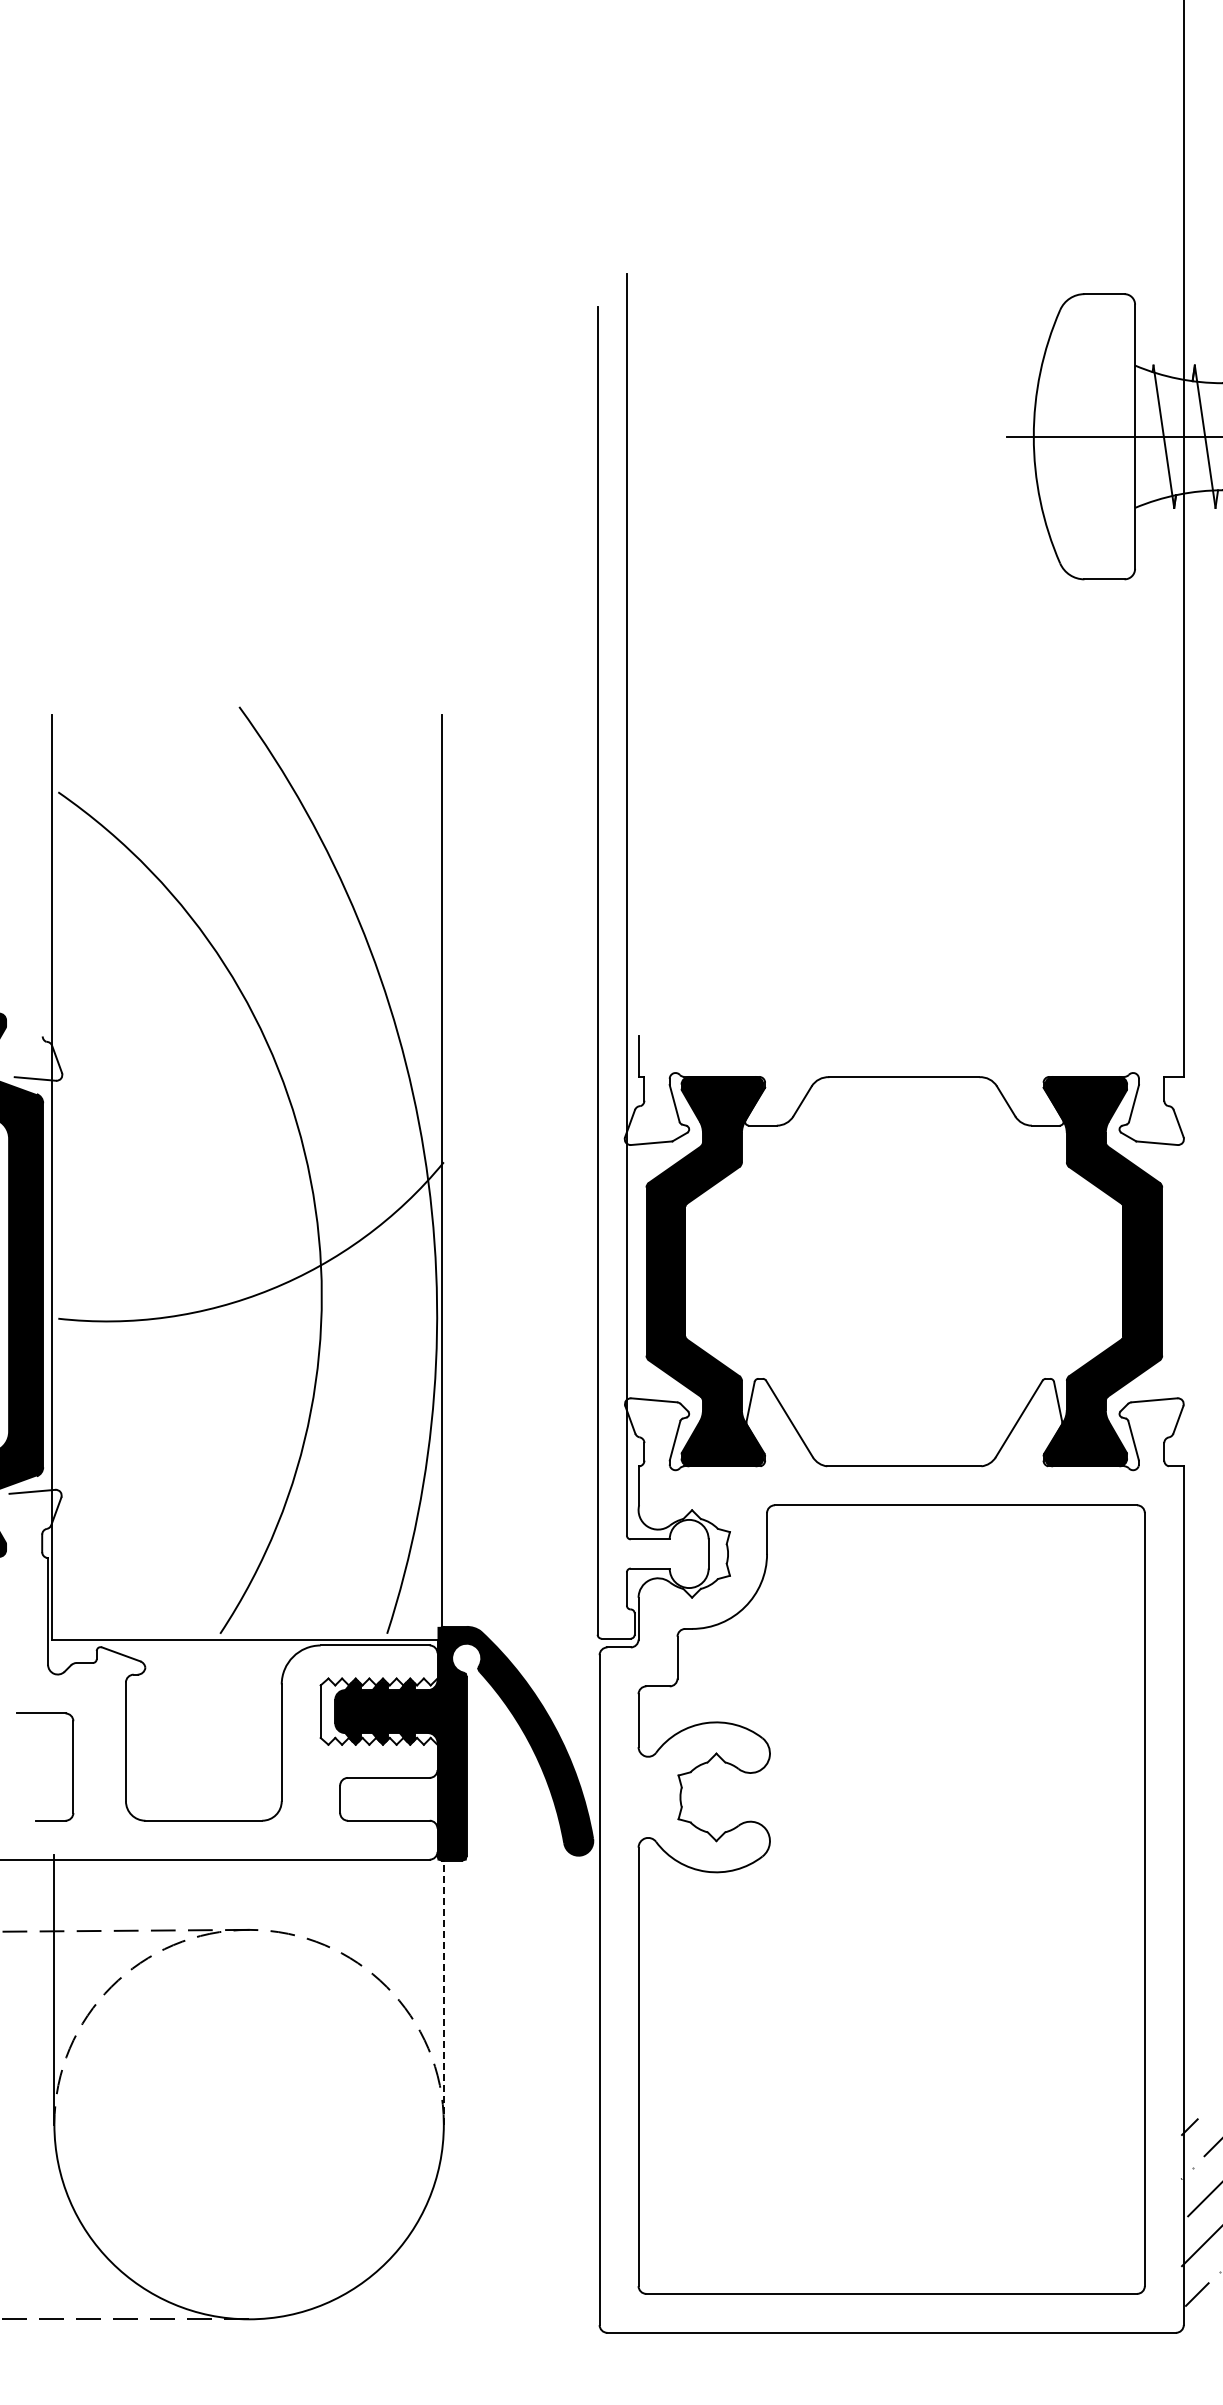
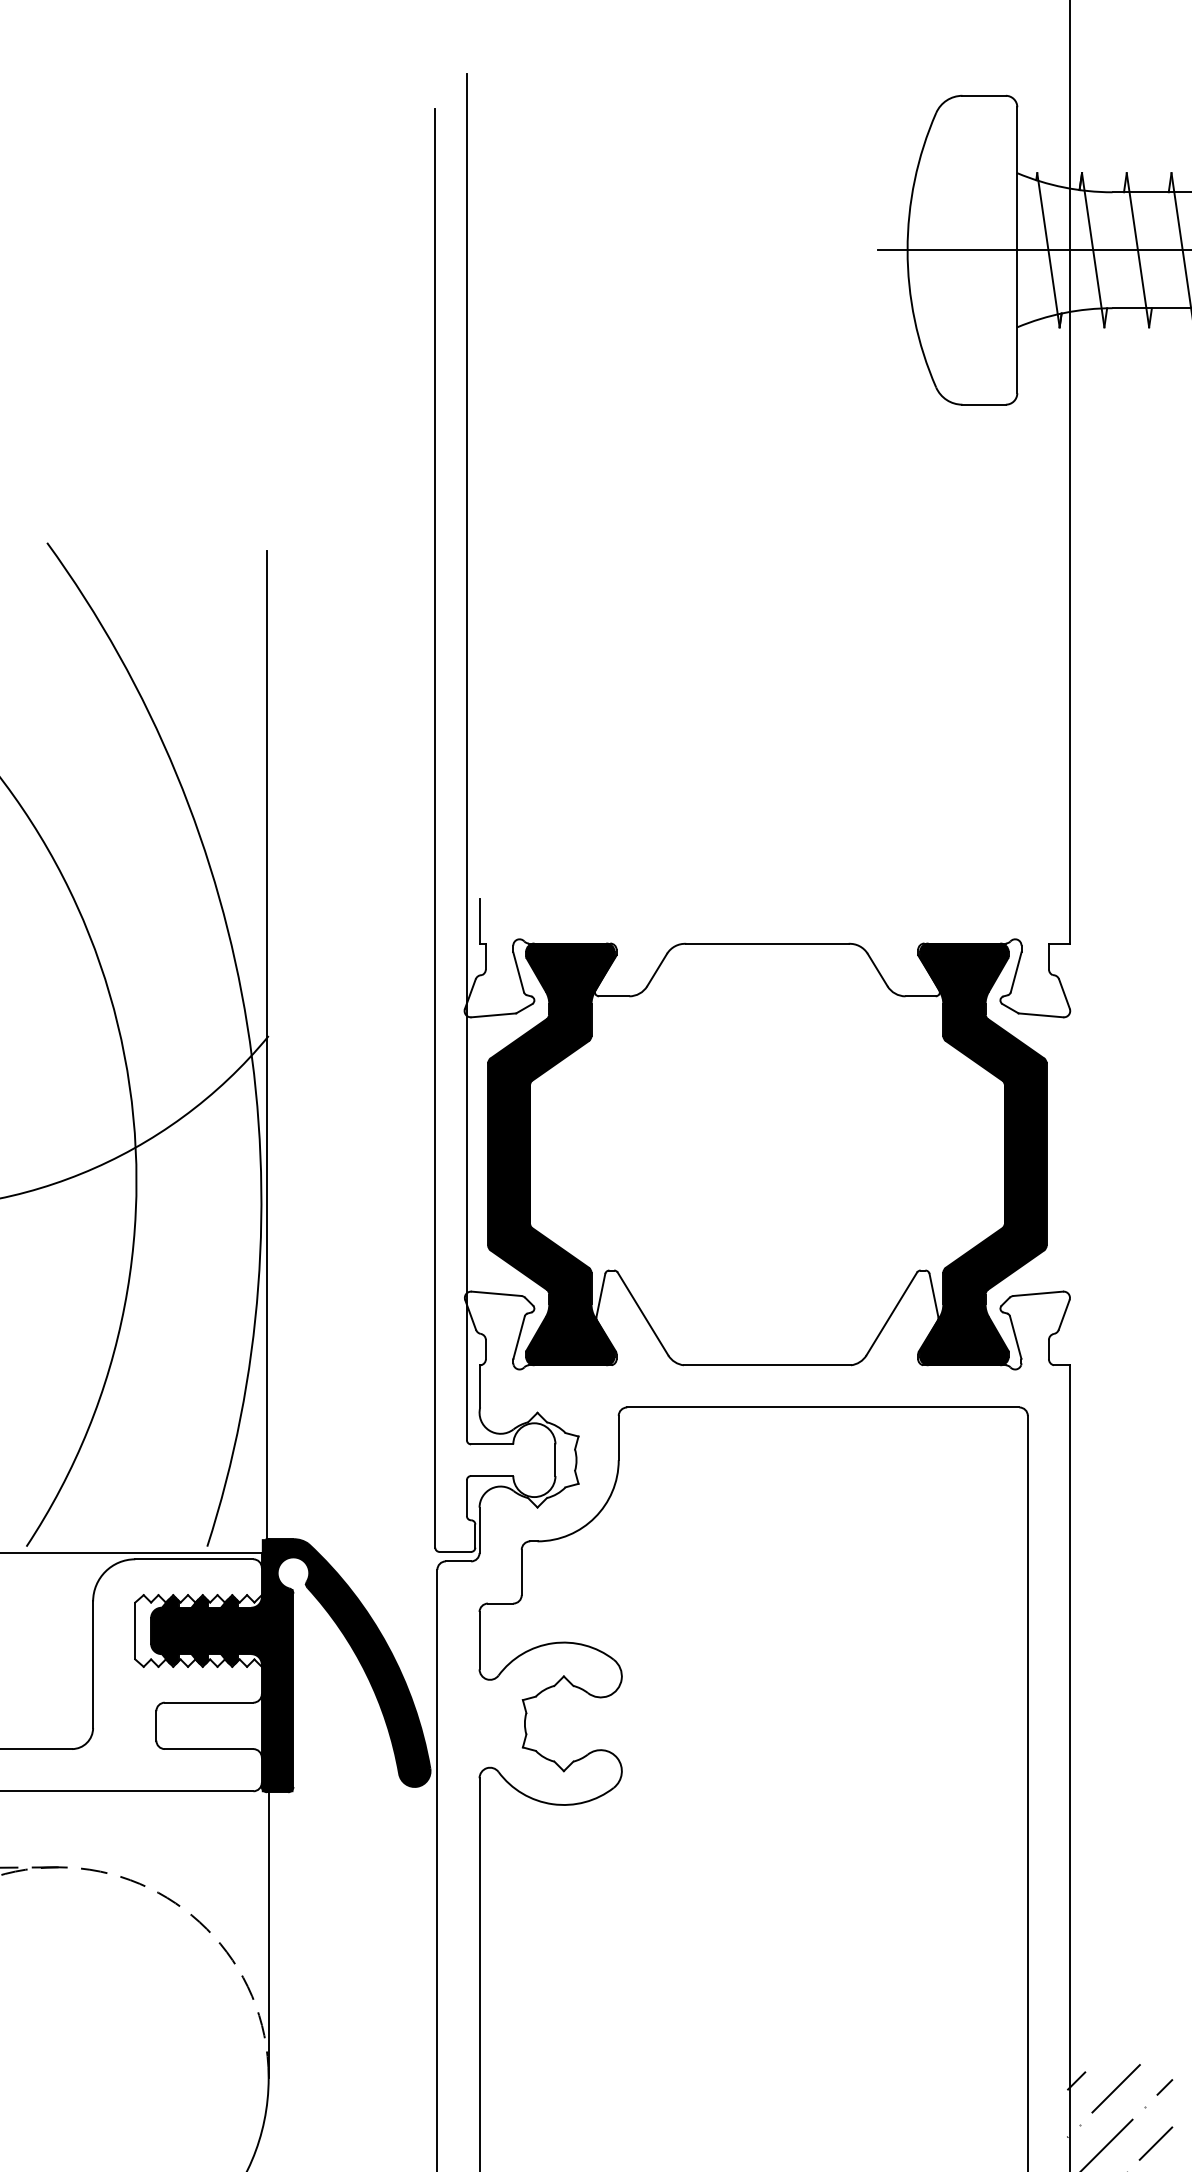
line: (443, 1988) -> (268, 1930), dashed -> solid

